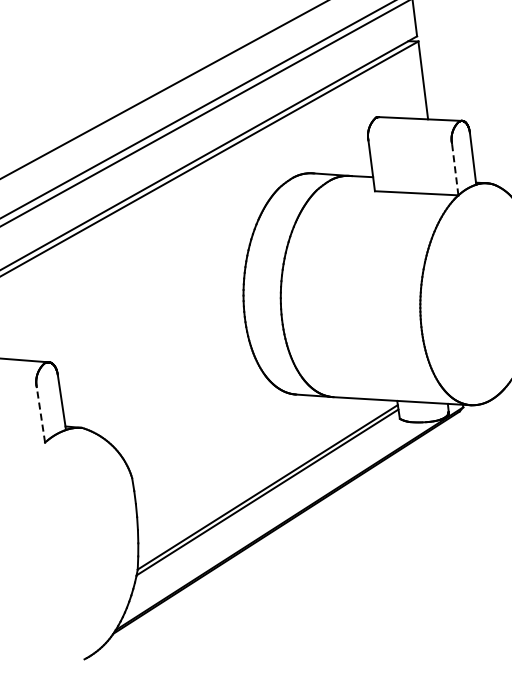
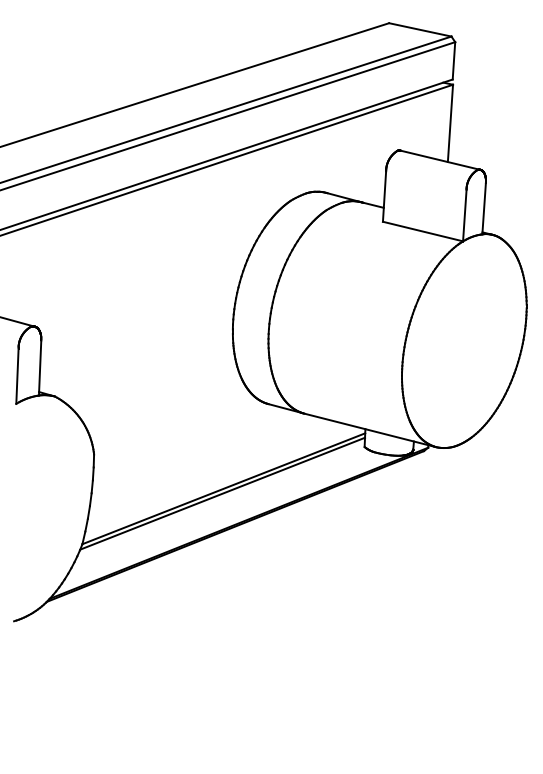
line: (454, 169) -> (464, 215), dashed -> solid
line: (41, 415) -> (17, 376), dashed -> solid

